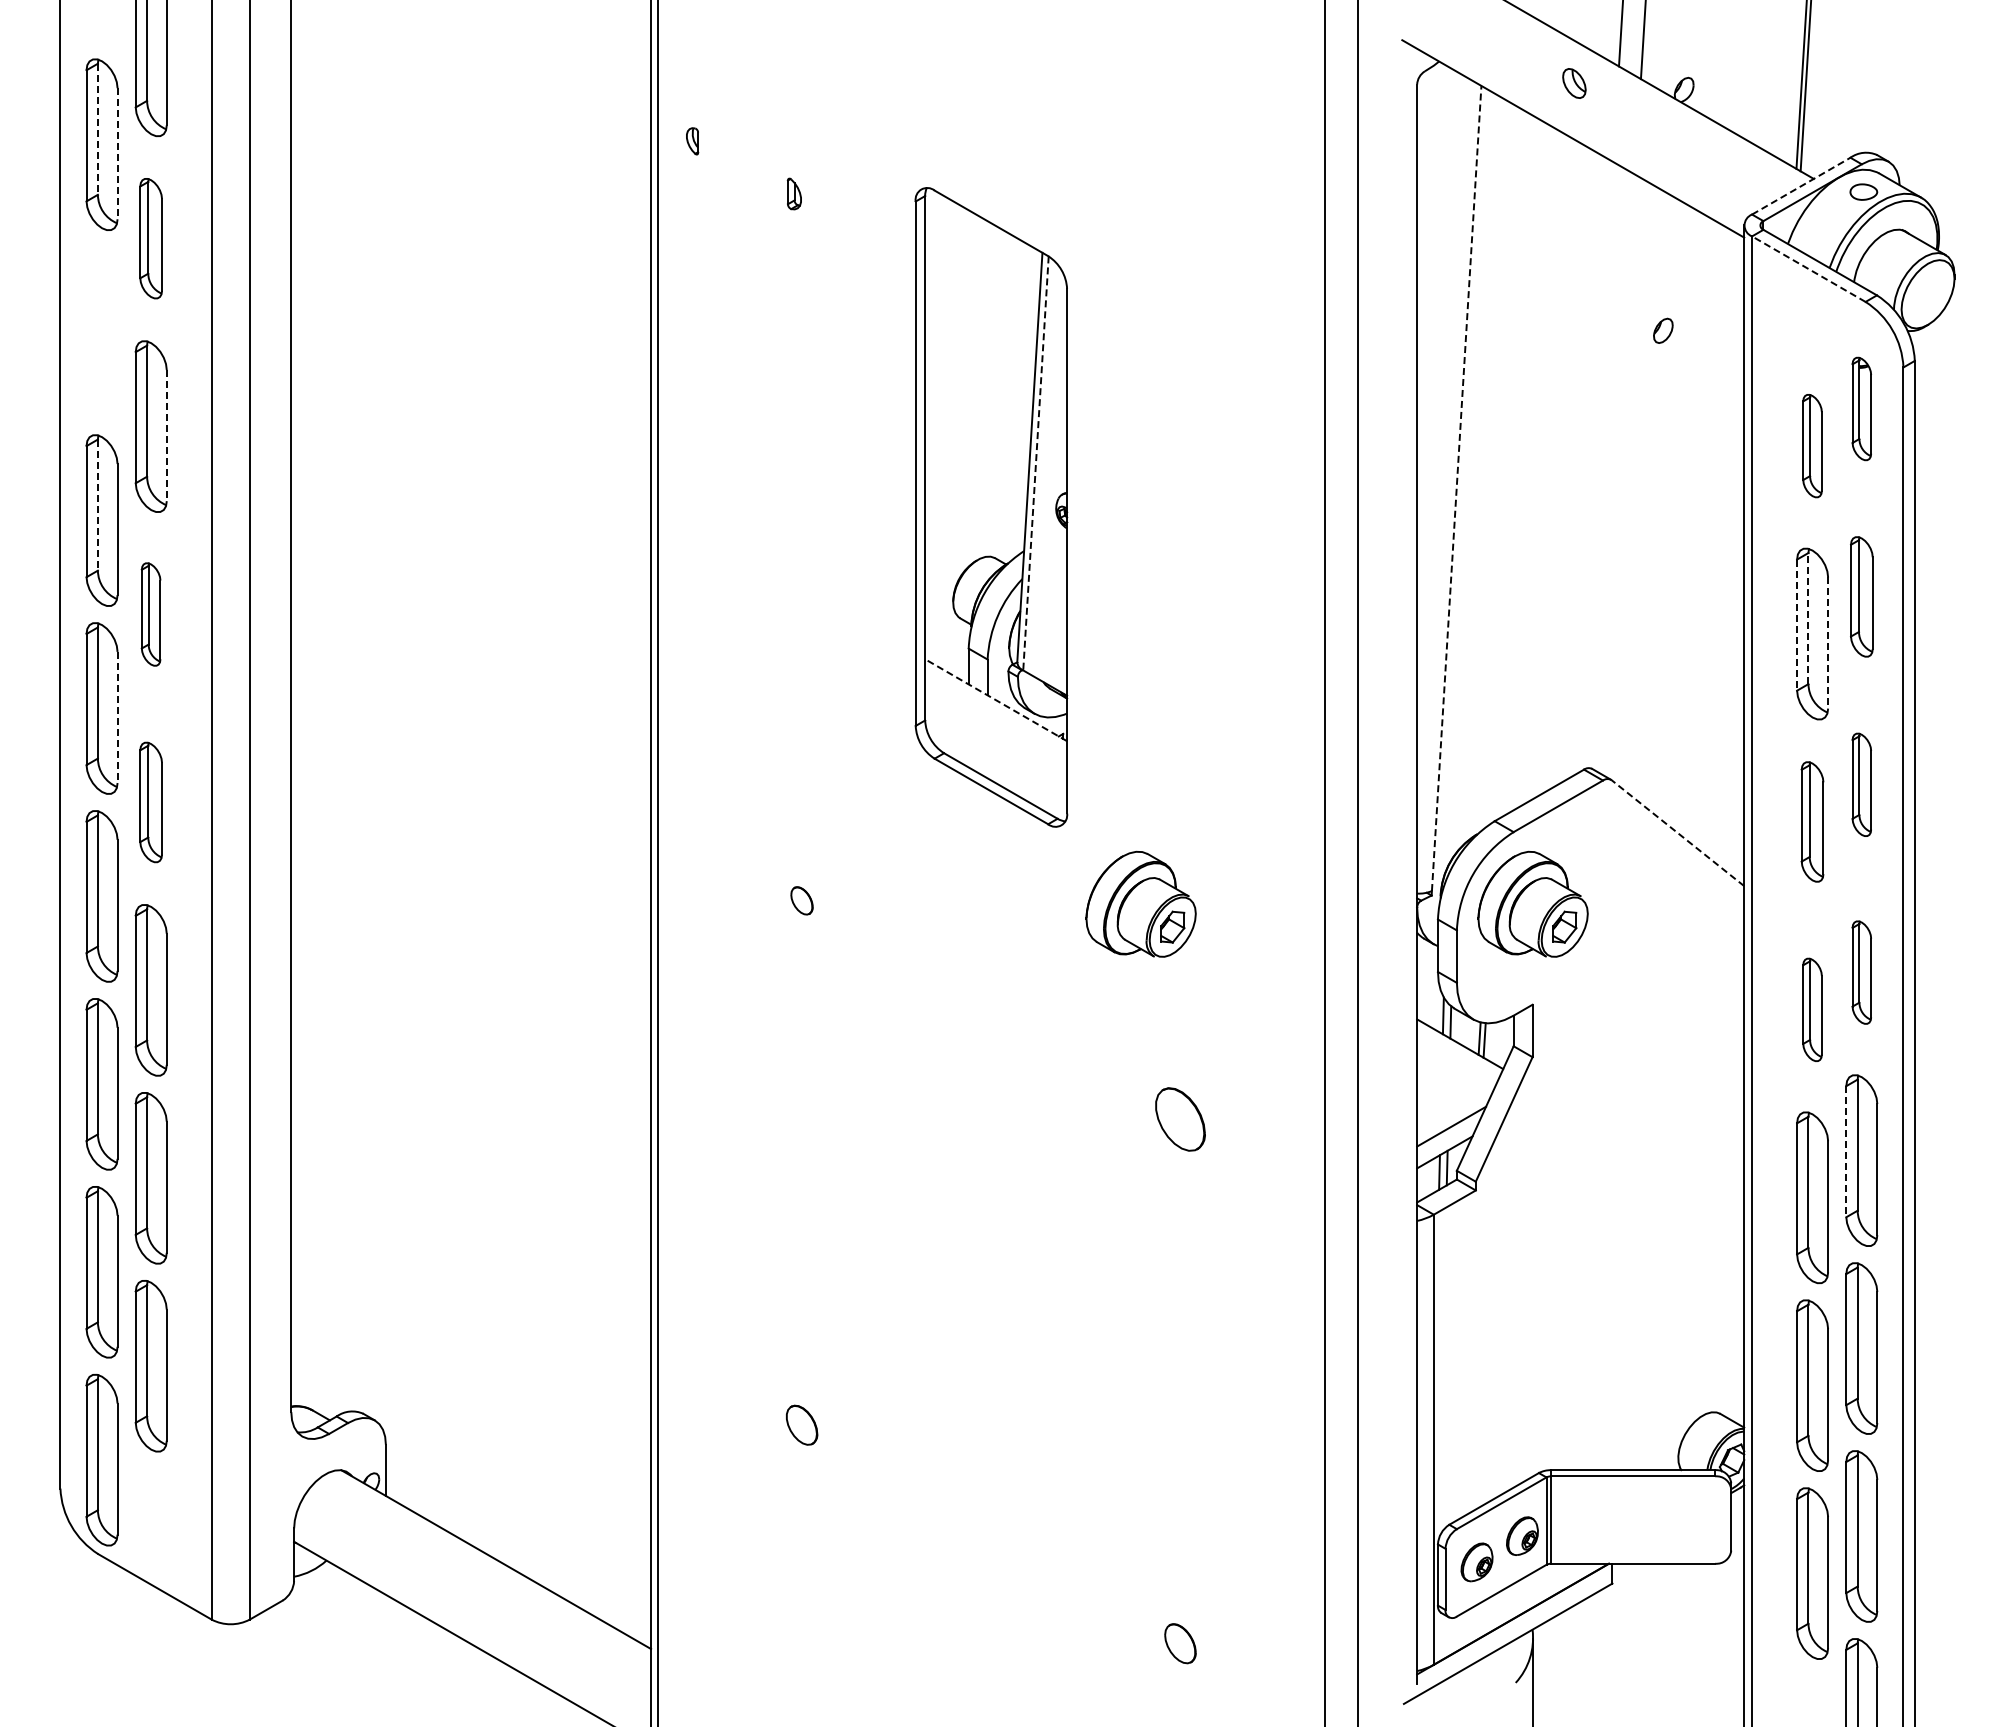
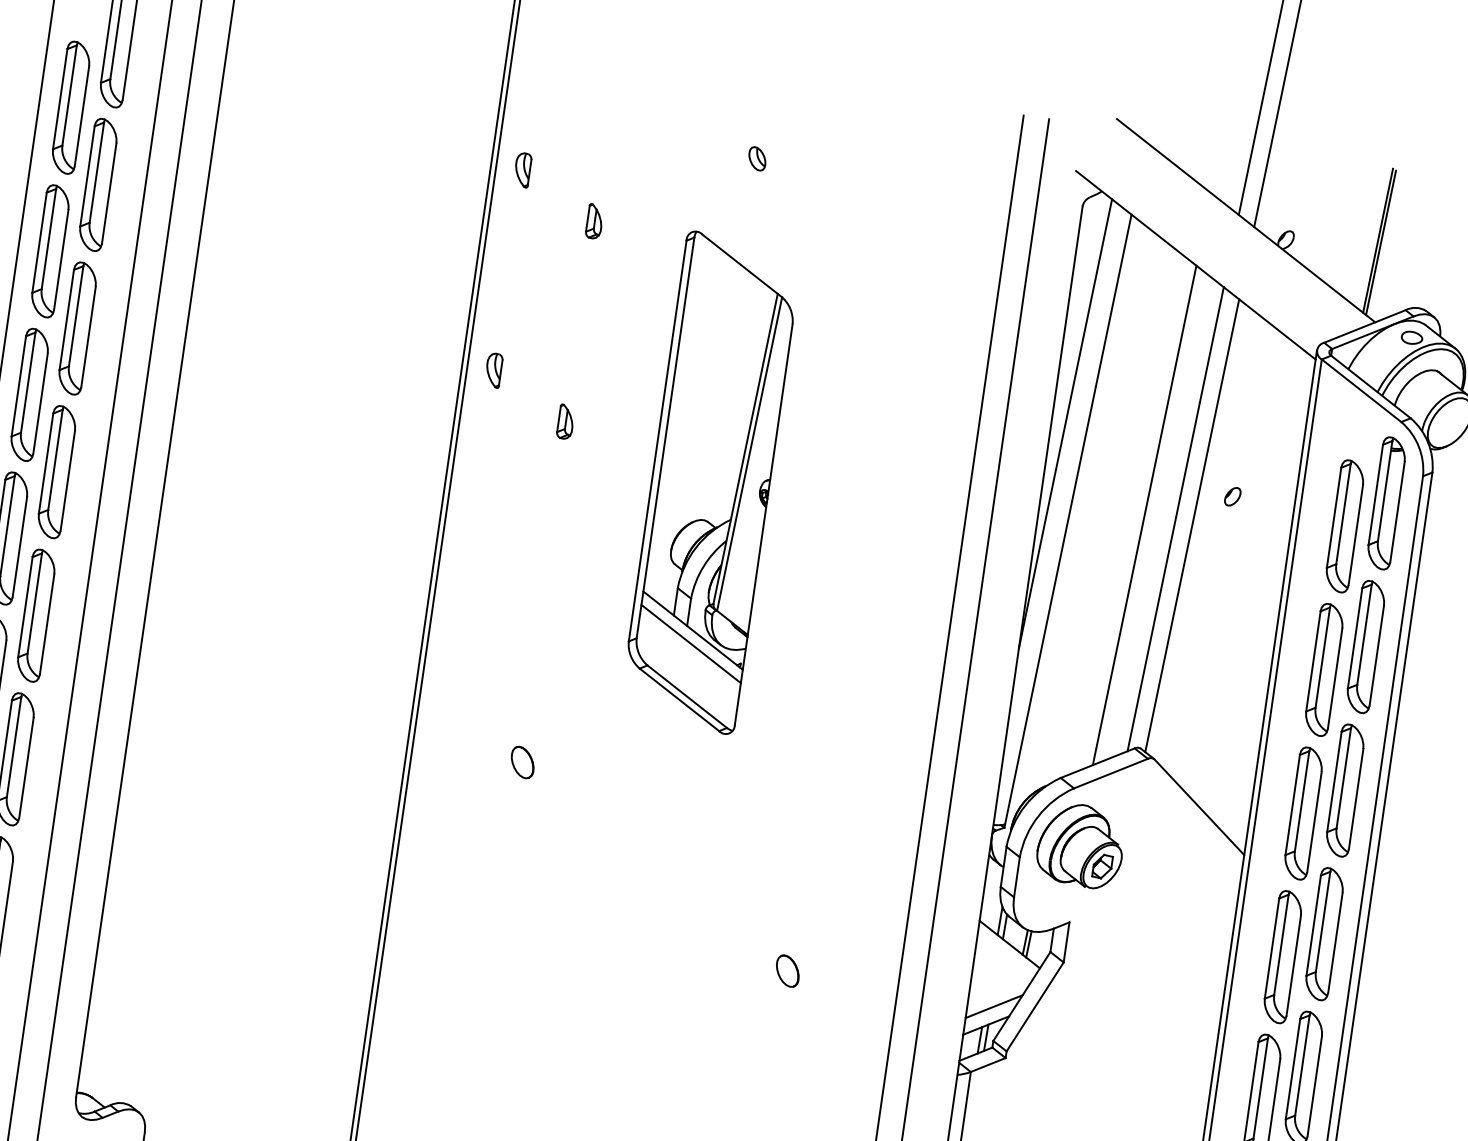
part: (1574, 83) -> (757, 158), moved
line: (97, 129) -> (69, 95), dashed -> solid
part: (692, 141) -> (522, 170), size x1.67
line: (117, 153) -> (81, 116), dashed -> solid
line: (1801, 186) -> (1365, 326), dashed -> solid
part: (794, 193) -> (594, 221), size x1.43
part: (150, 238) -> (97, 184), size x1.43
line: (1808, 269) -> (1361, 390), dashed -> solid
part: (1663, 330) -> (1232, 496), moved
part: (101, 332) -> (49, 251), added
line: (1435, 365) -> (1065, 423), added
part: (692, 403) -> (493, 370), added
part: (1861, 408) -> (1386, 503), size x1.67
line: (166, 435) -> (88, 337), dashed -> solid
part: (1812, 445) -> (1344, 525), size x1.67
part: (794, 456) -> (565, 422), added
line: (1035, 463) -> (749, 454), dashed -> solid
line: (1594, 467) -> (1175, 518), added
line: (1553, 468) -> (1144, 514), added
line: (1616, 473) -> (1192, 525), added
line: (1456, 487) -> (1068, 518), dashed -> solid
line: (97, 505) -> (27, 382), dashed -> solid
part: (1861, 596) -> (1365, 646), size x1.43
part: (150, 614) -> (56, 472), size x1.67
line: (1808, 618) -> (1322, 657), dashed -> solid
line: (1797, 625) -> (1313, 661), dashed -> solid
line: (1828, 643) -> (1335, 678), dashed -> solid
line: (996, 700) -> (693, 630), dashed -> solid
line: (117, 717) -> (19, 547), dashed -> solid
line: (996, 717) -> (691, 643), added
part: (1861, 784) -> (1345, 790), size x1.67
part: (150, 802) -> (35, 615), size x1.43
part: (1812, 821) -> (1303, 813), size x1.43
line: (1677, 833) -> (1199, 807), dashed -> solid
part: (801, 900) -> (522, 762), size x1.43
part: (1140, 903) -> (781, 801), removed
part: (1861, 972) -> (1324, 933), size x1.67
part: (1812, 1009) -> (1282, 956), size x1.67
part: (1180, 1118) -> (787, 970), size x0.62
line: (1846, 1151) -> (1293, 1069), dashed -> solid

